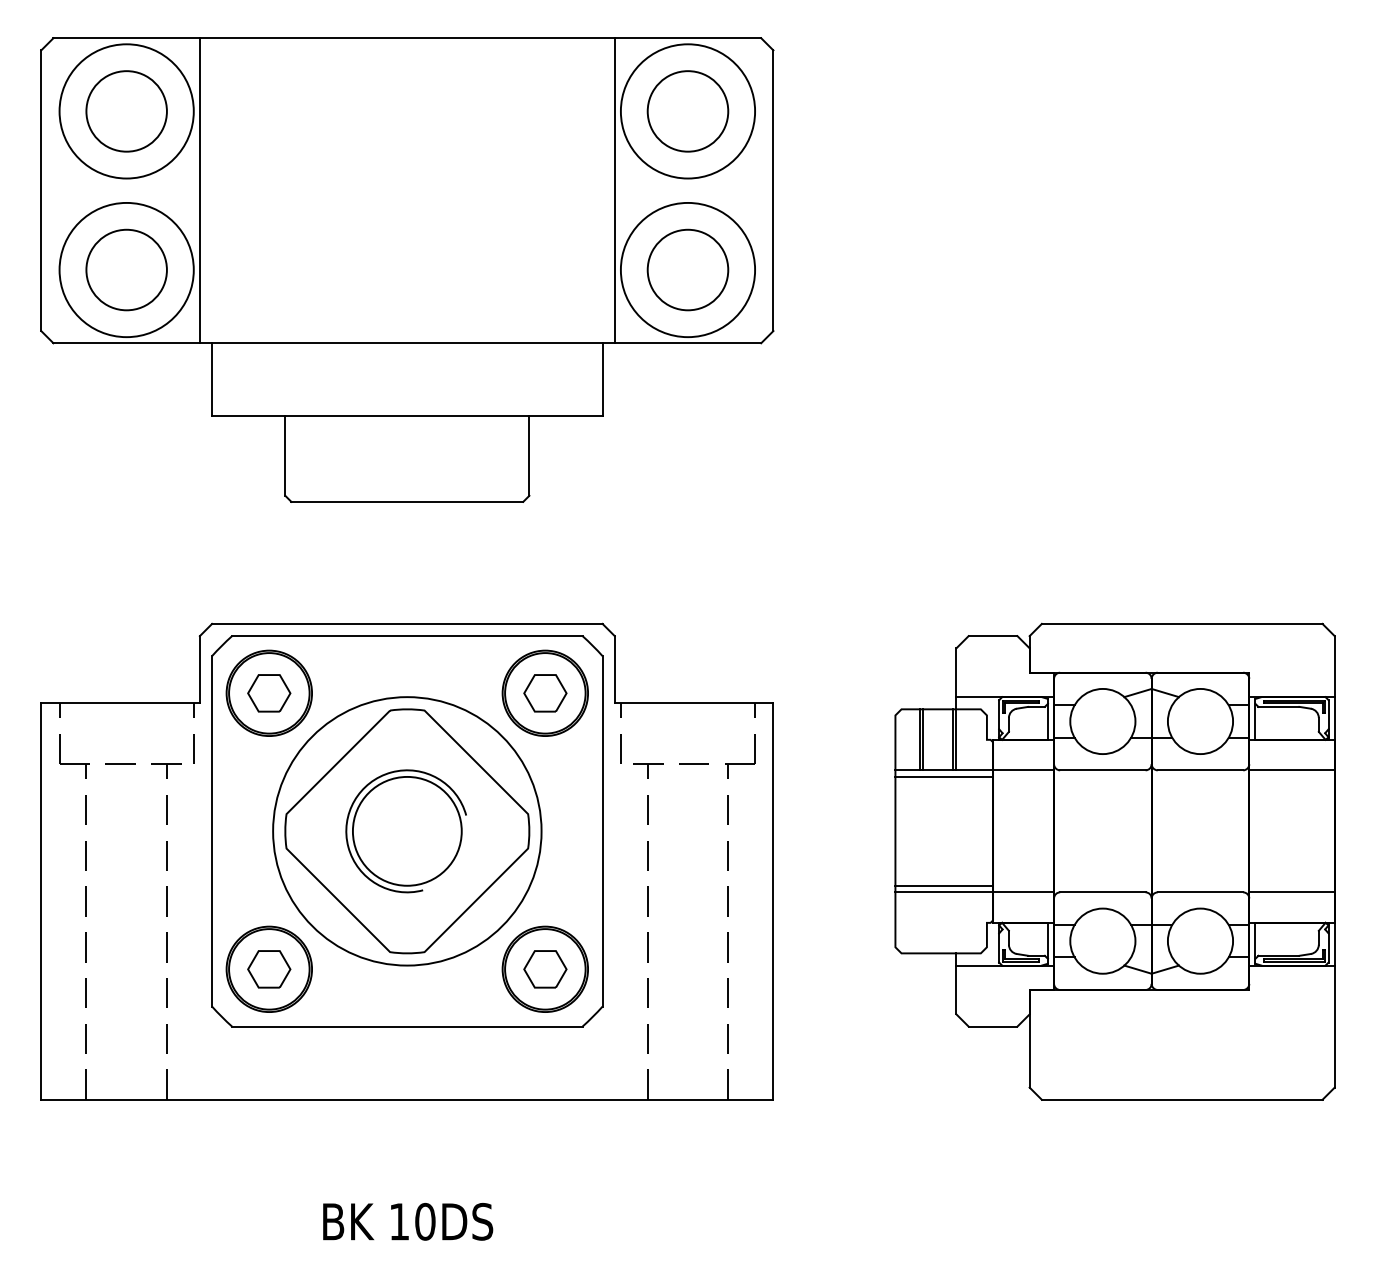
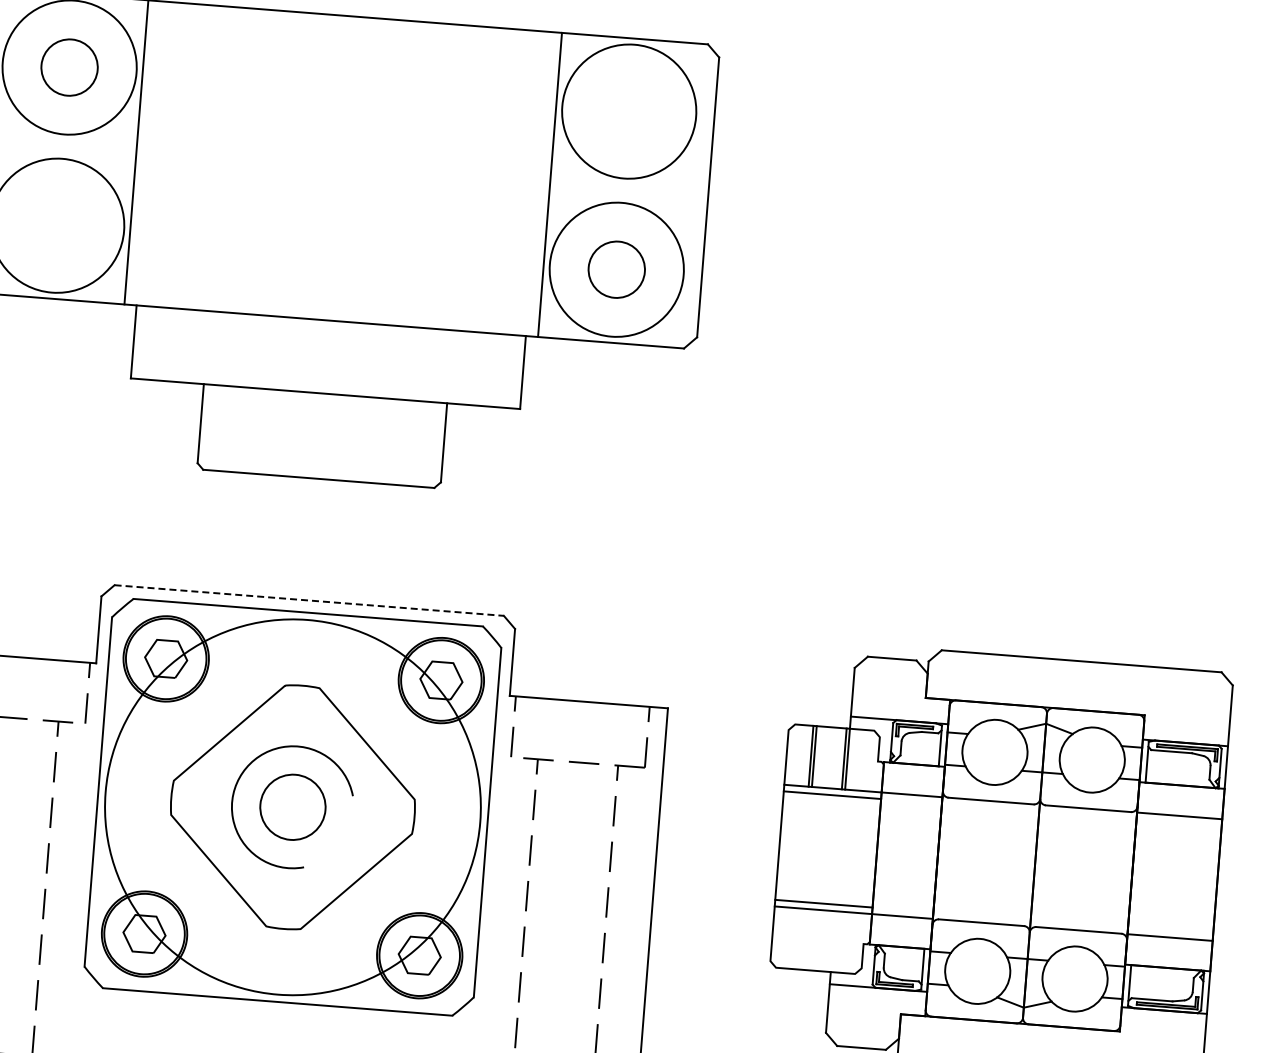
circle: (126, 111) -> (69, 67), size x0.7
circle: (687, 111) -> (628, 111), removed
circle: (126, 269) -> (57, 225), removed
circle: (687, 269) -> (616, 269), size x0.7
line: (407, 623) -> (309, 600), solid -> dashed
circle: (406, 830) -> (292, 806), size x0.6
circle: (407, 831) -> (293, 807), size x1.4

